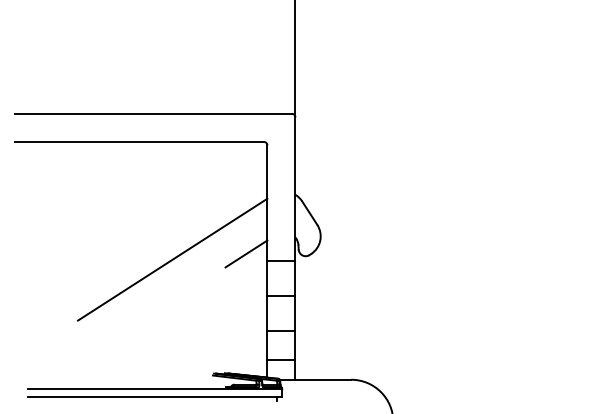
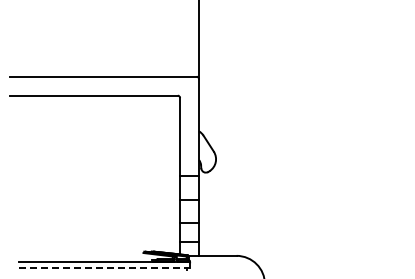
line: (245, 254) -> (165, 171), removed
line: (172, 258) -> (116, 174), removed
line: (155, 397) -> (104, 267), solid -> dashed

